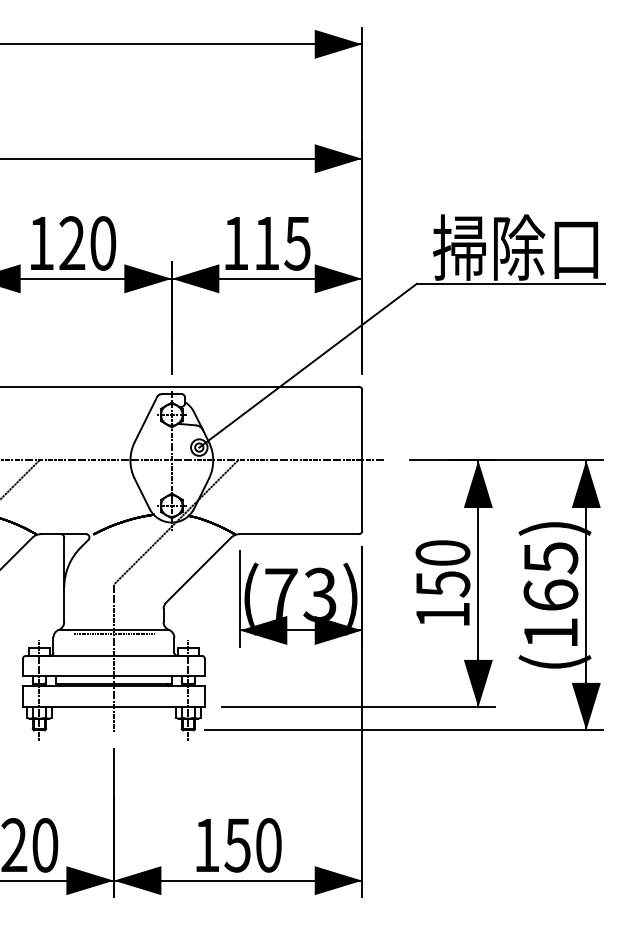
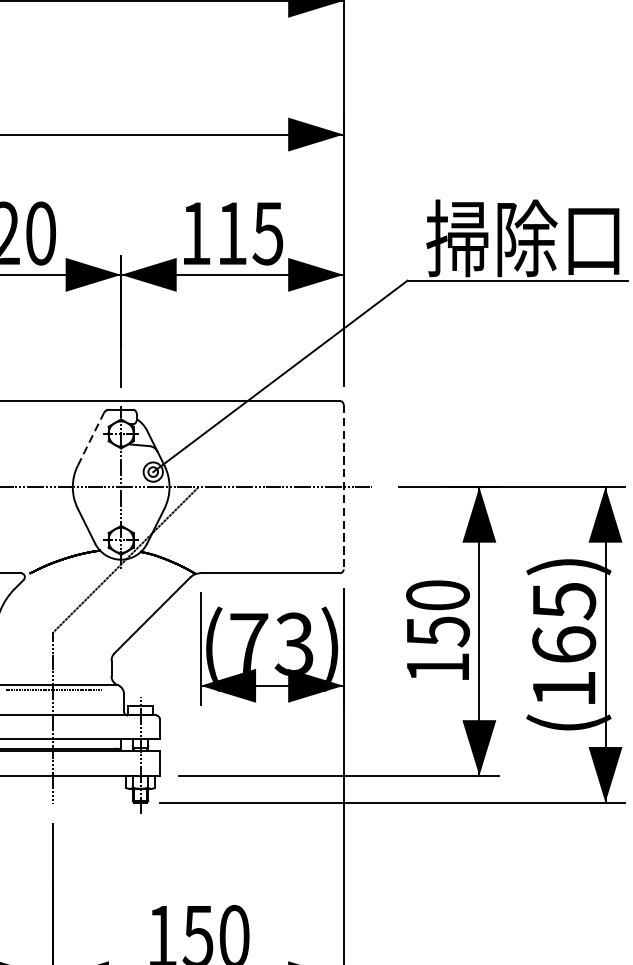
line: (146, 419) -> (91, 439), solid -> dashed
line: (362, 460) -> (343, 487), solid -> dashed

